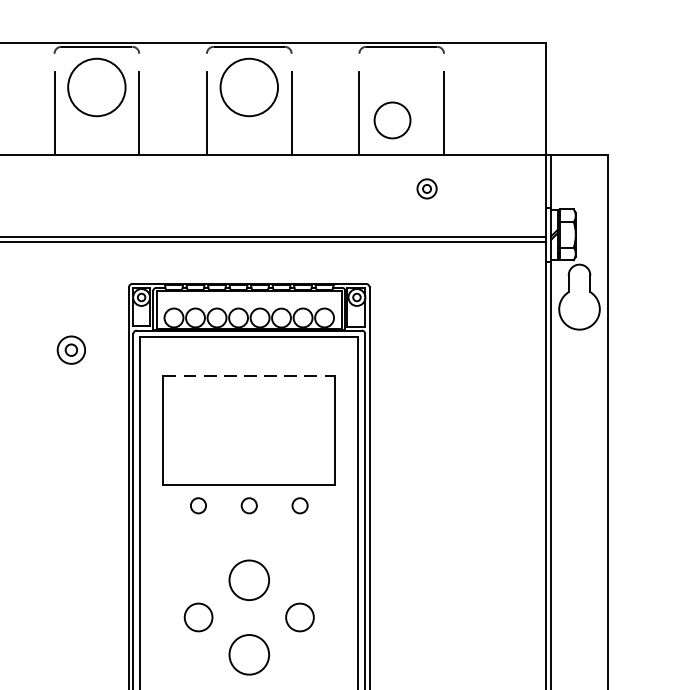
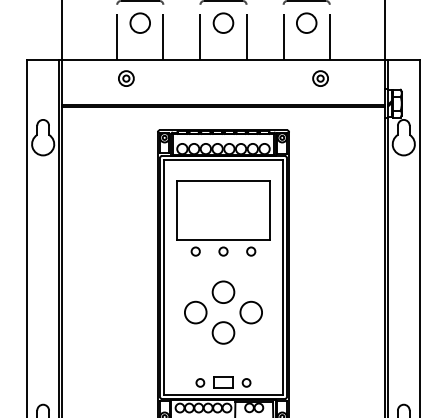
circle: (97, 88) -> (140, 23), size x0.62
circle: (249, 88) -> (223, 23), size x0.62
circle: (392, 119) -> (306, 22), moved
part: (426, 188) -> (320, 78), size x1.43
part: (71, 349) -> (126, 78), moved
line: (249, 375) -> (223, 180), dashed -> solid
circle: (198, 617) -> (195, 312), size x1.43
circle: (298, 617) -> (250, 312), size x1.43

